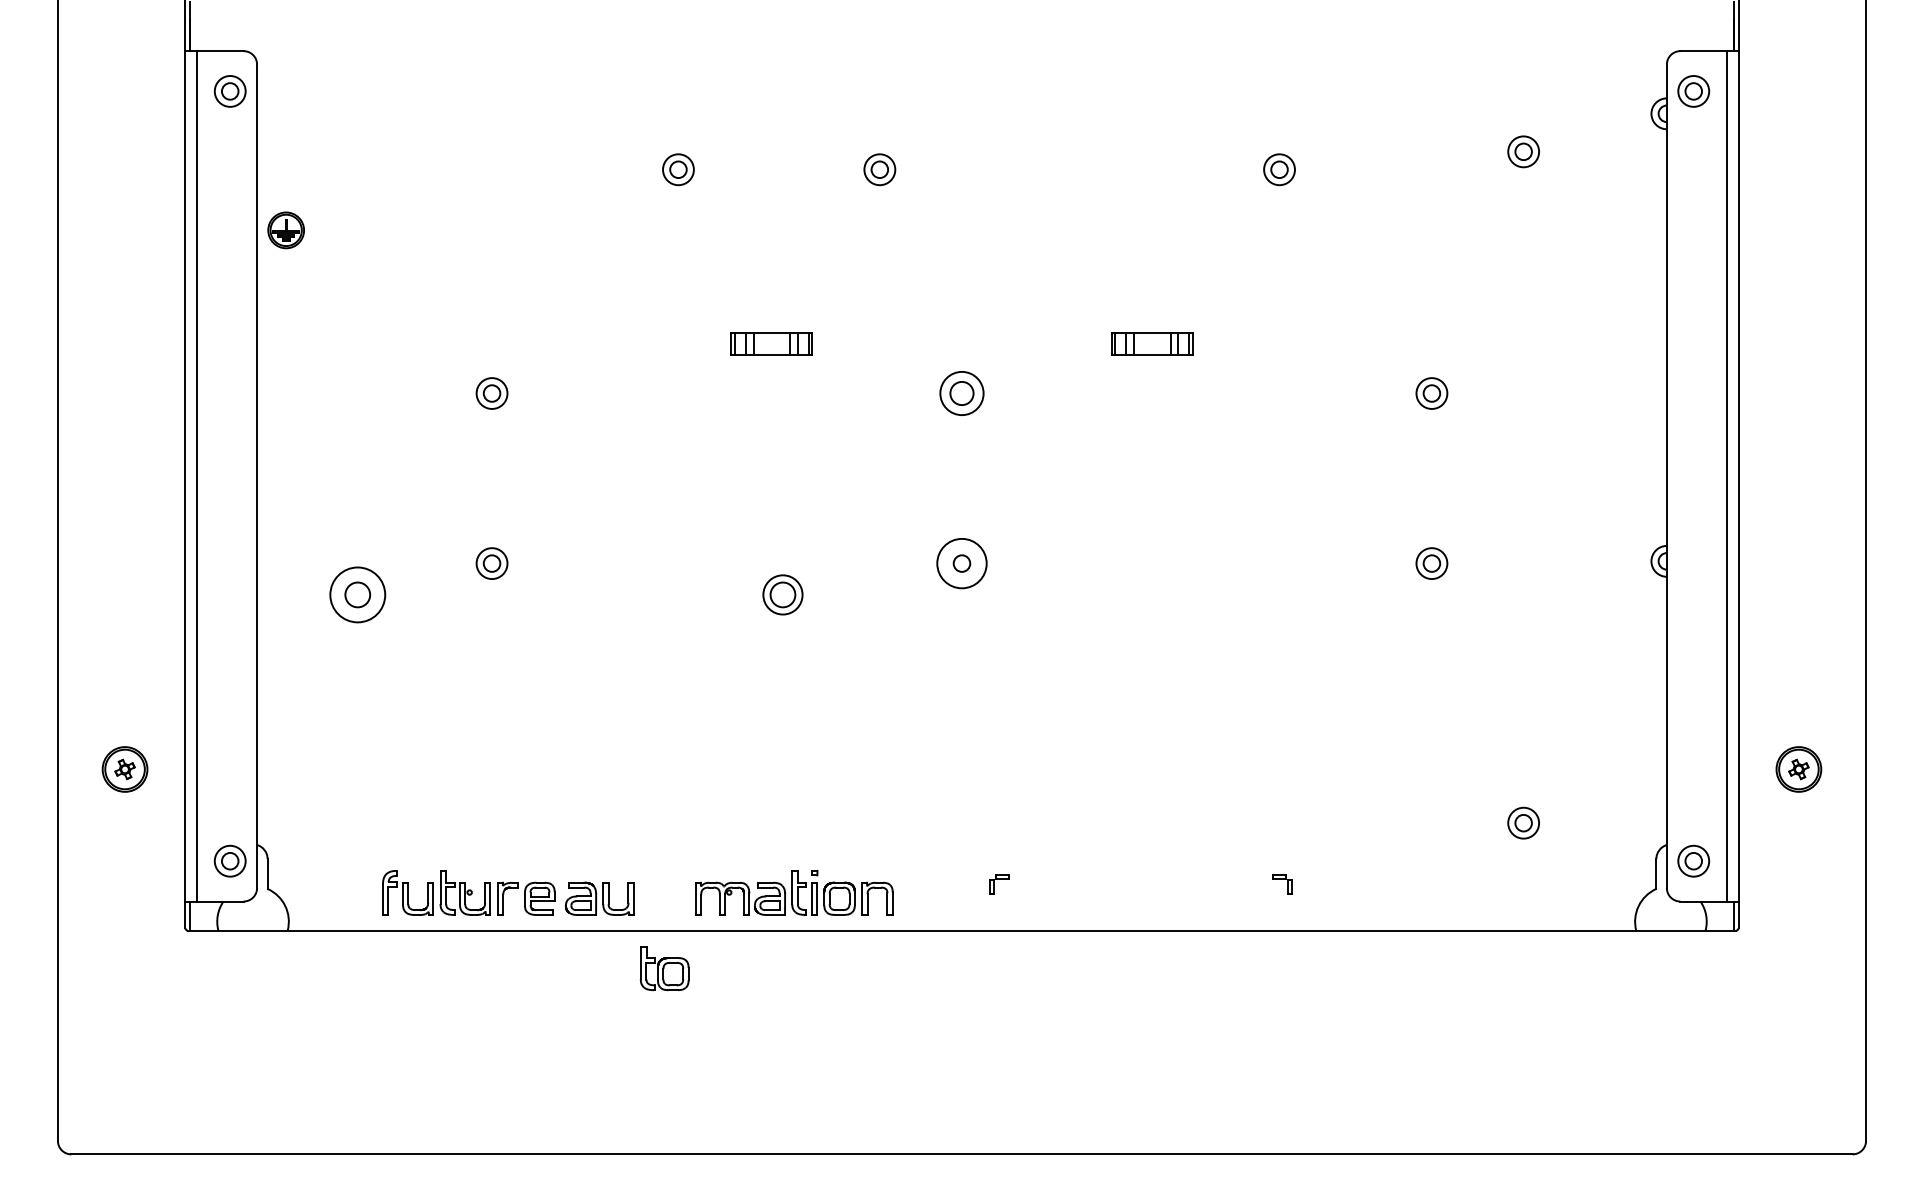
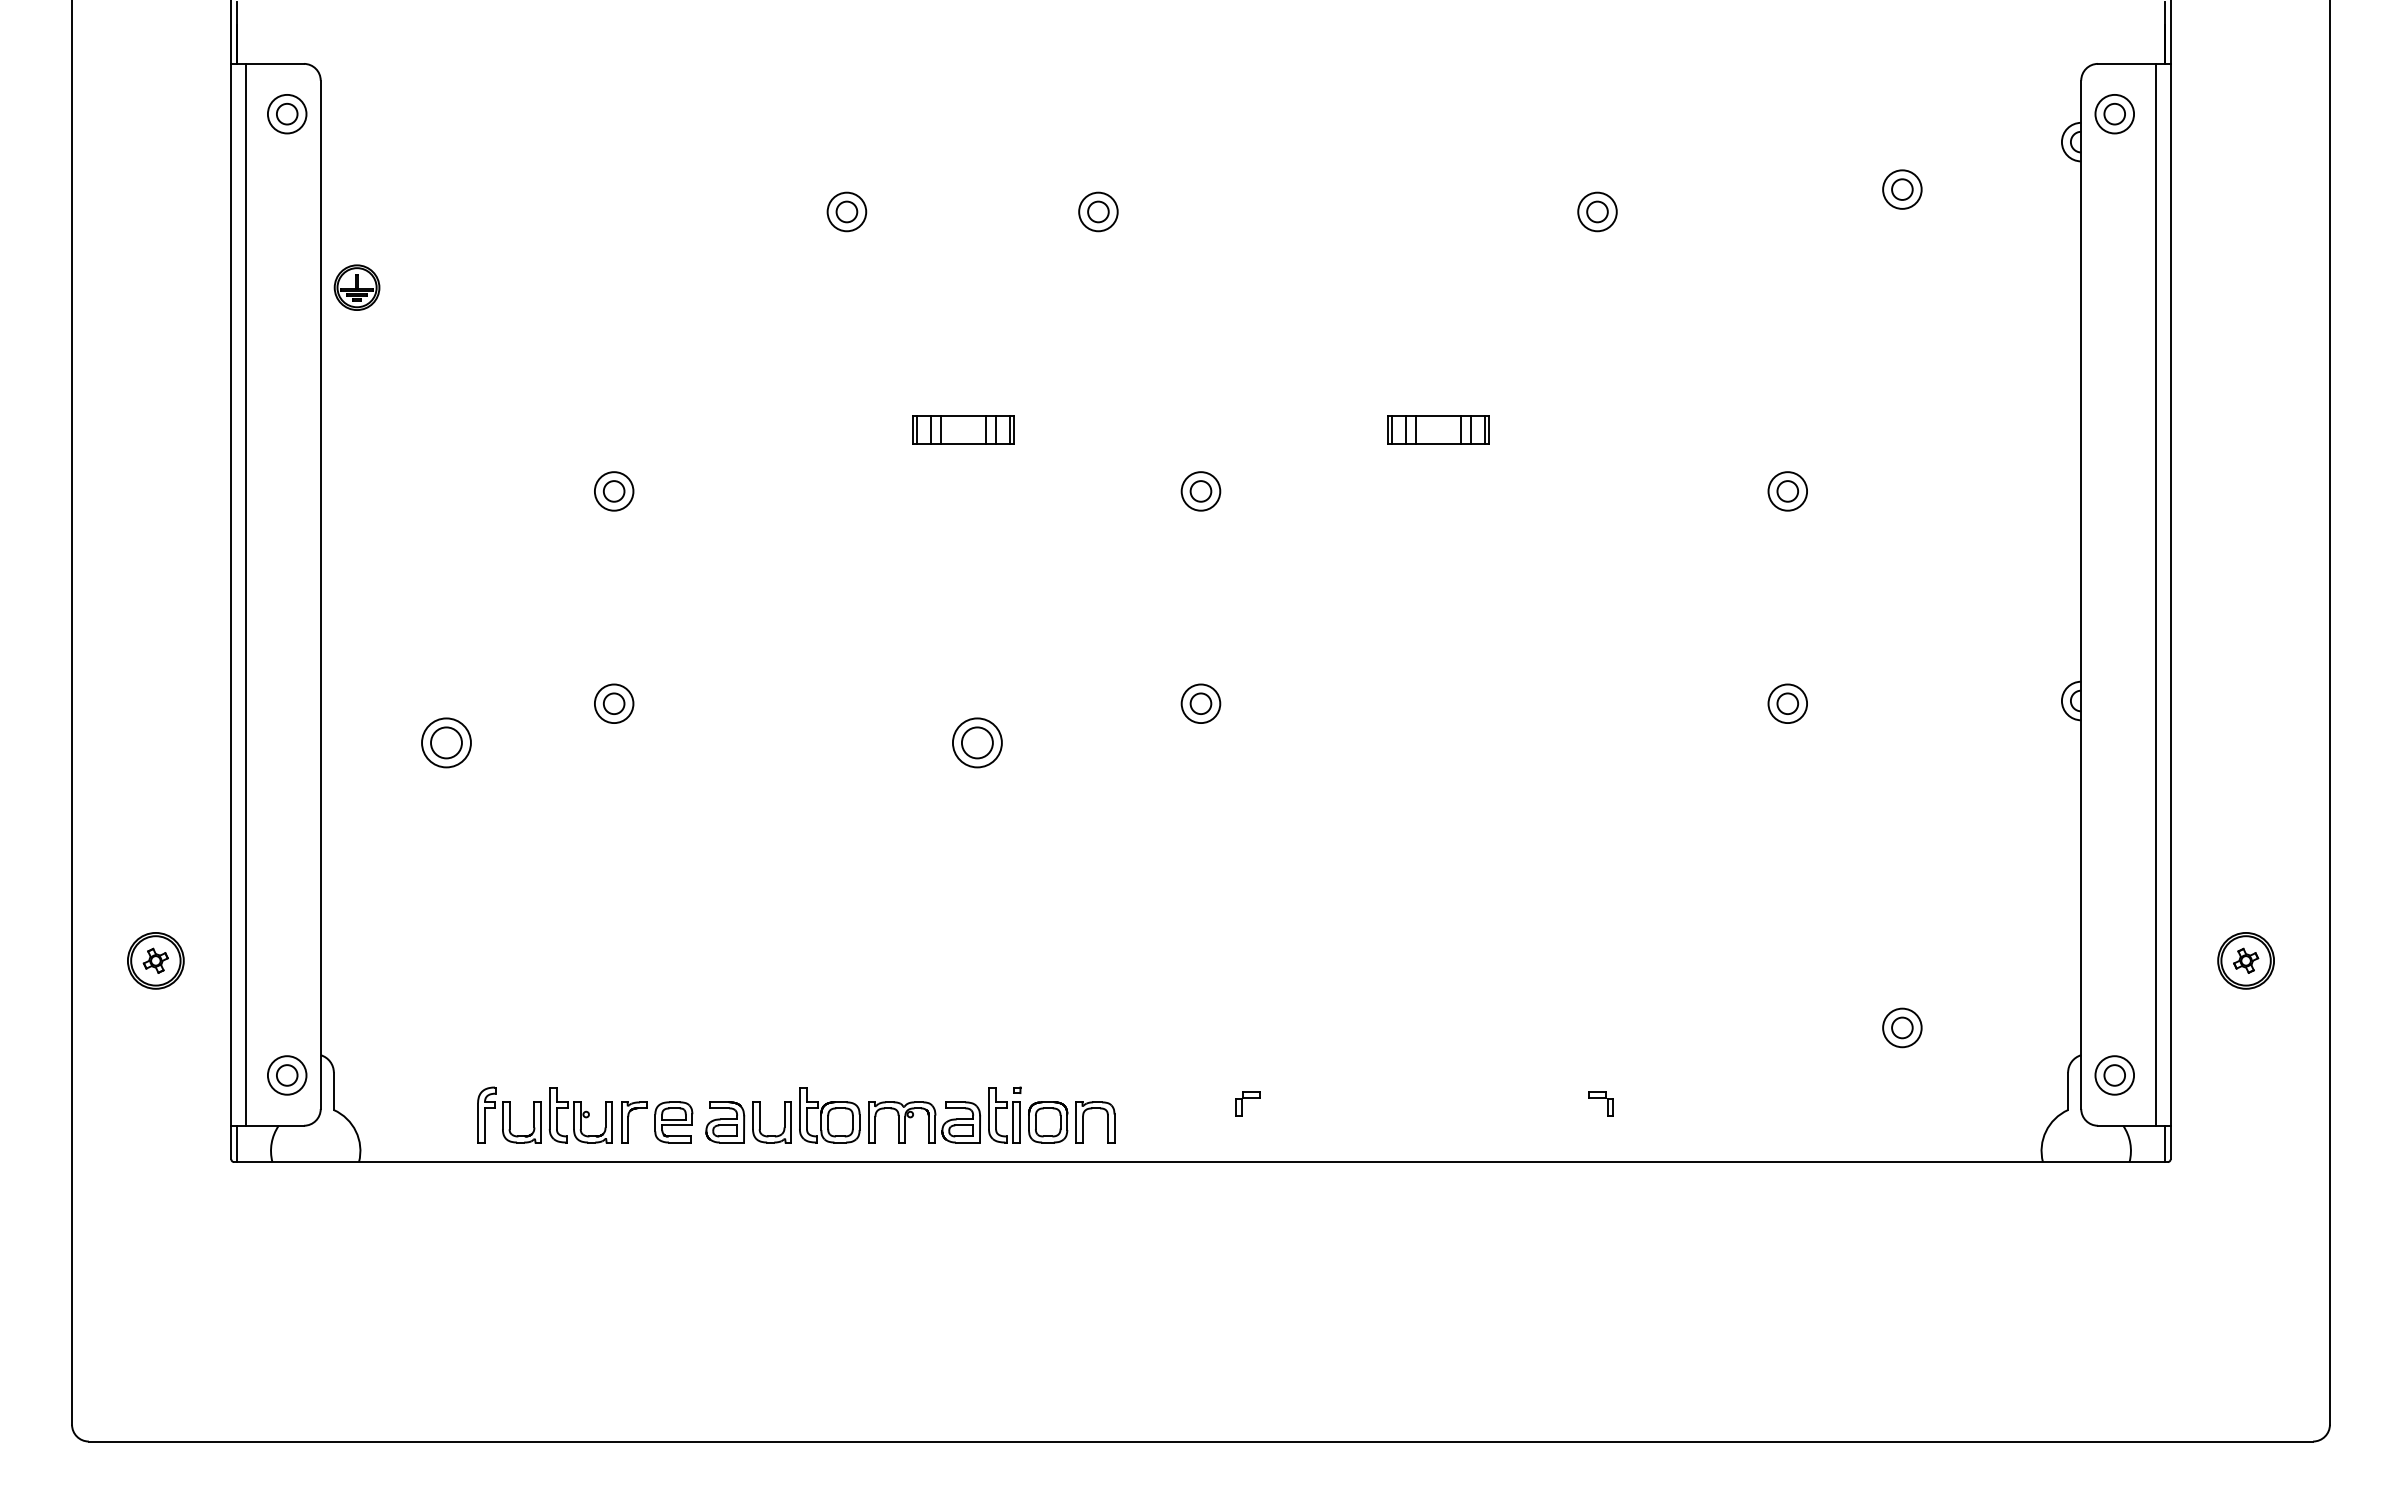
part: (961, 393) -> (1200, 491), size x0.71
circle: (961, 563) -> (1200, 703), size x0.62
circle: (357, 594) -> (446, 742), size x0.71
part: (664, 968) -> (829, 1115), moved

